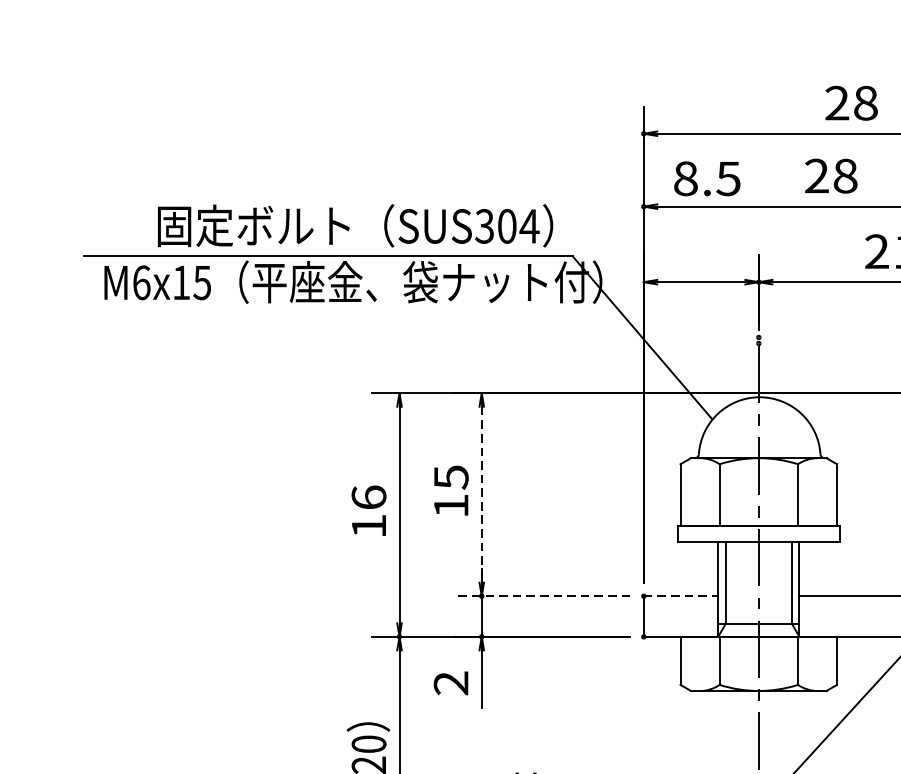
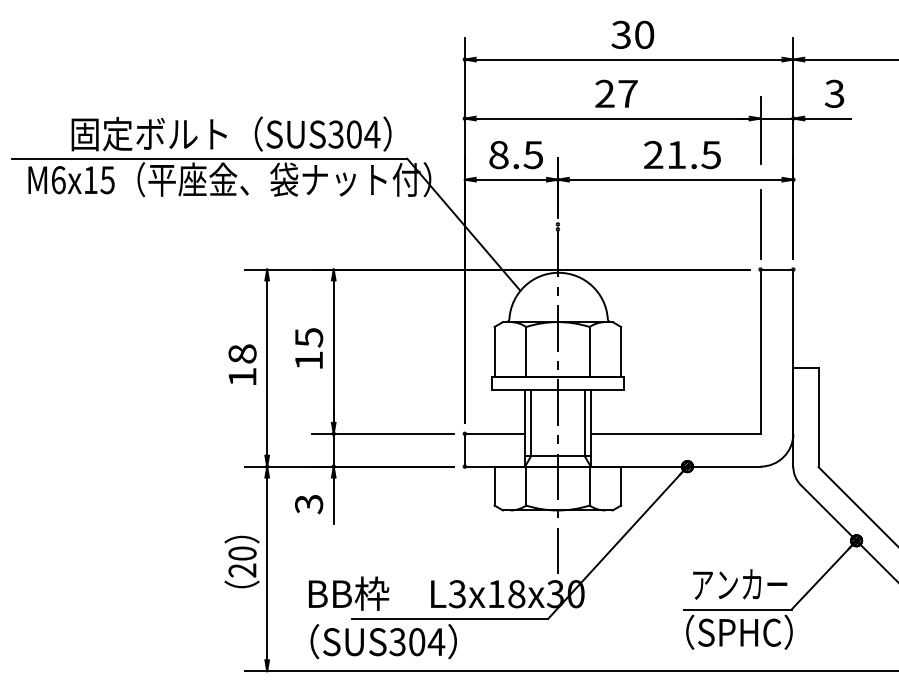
text: (851, 103) -> (632, 35), 28 -> 30
text: (844, 175) -> (627, 93), 28 -> 27
text: (706, 179) -> (515, 155), moved
line: (481, 495) -> (333, 352), dashed -> solid
text: (369, 496) -> (242, 353), 16 -> 18
line: (542, 595) -> (382, 433), dashed -> solid
line: (681, 595) -> (495, 433), dashed -> solid
text: (451, 683) -> (309, 504), 2 -> 3

